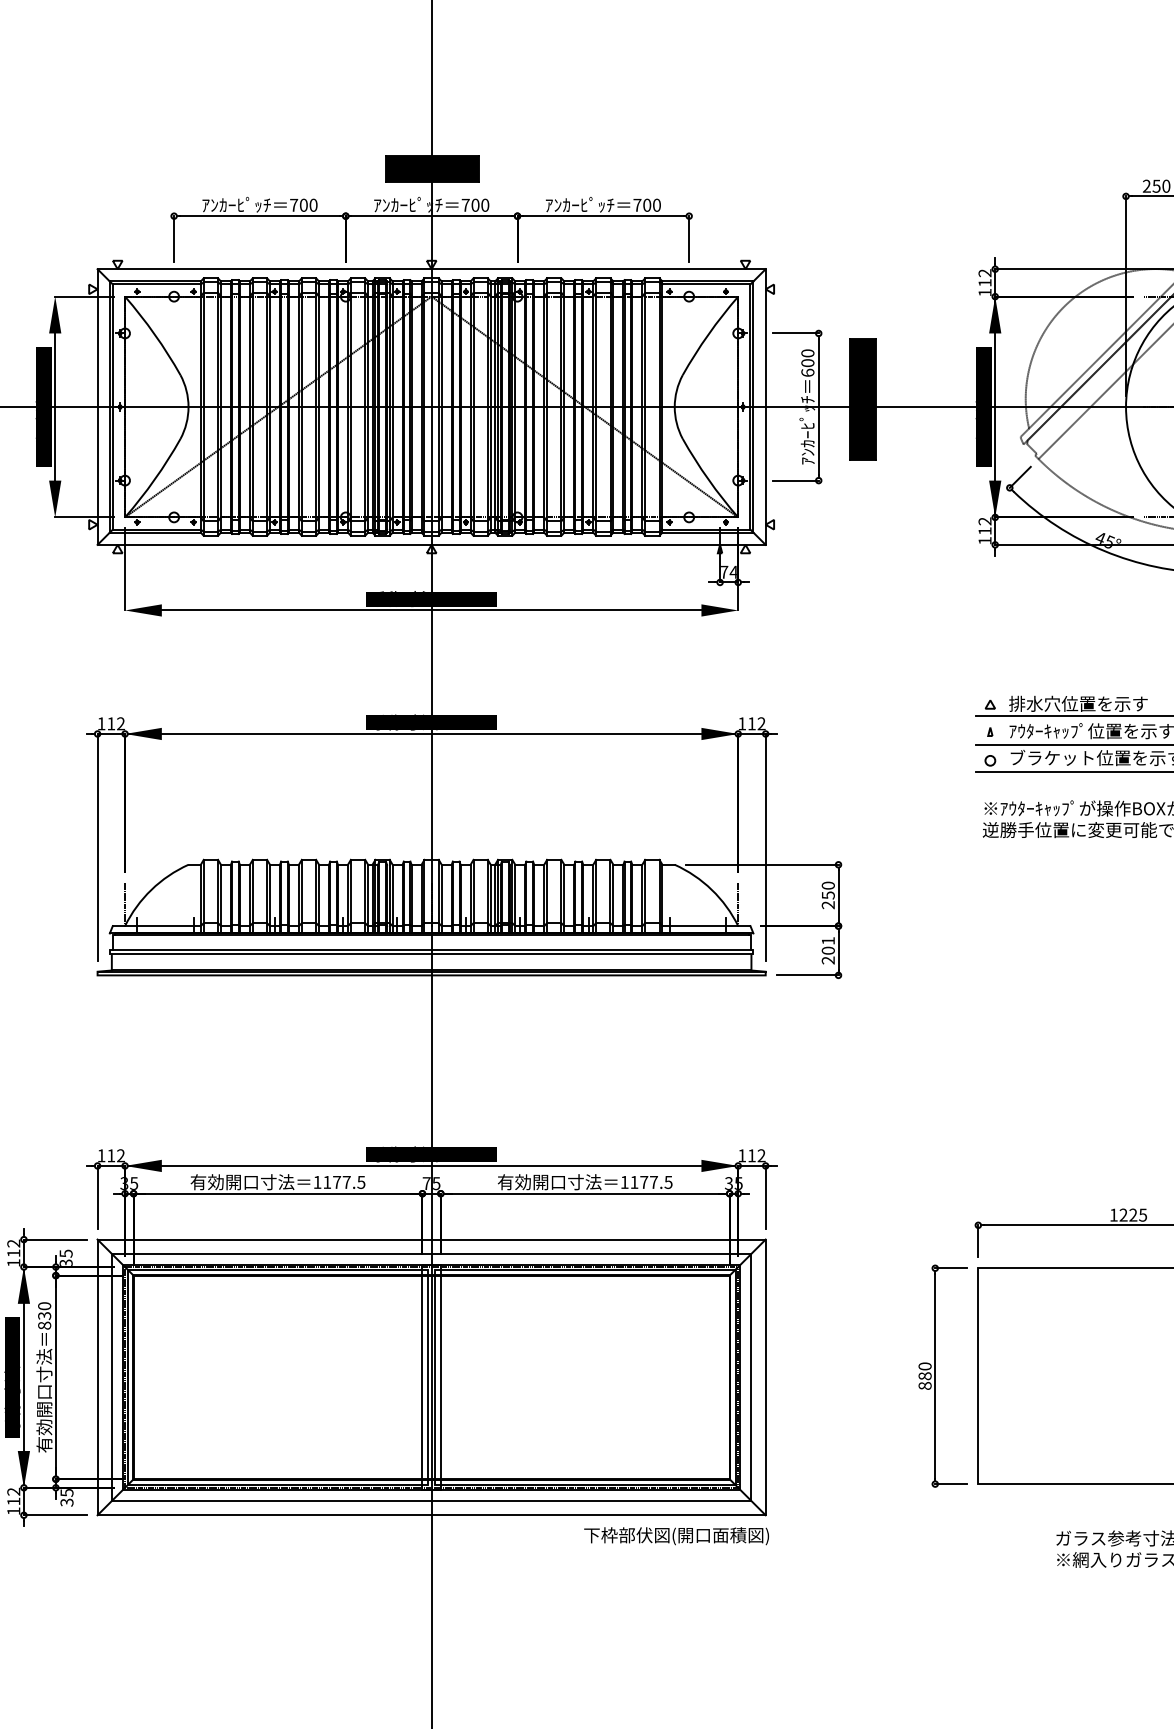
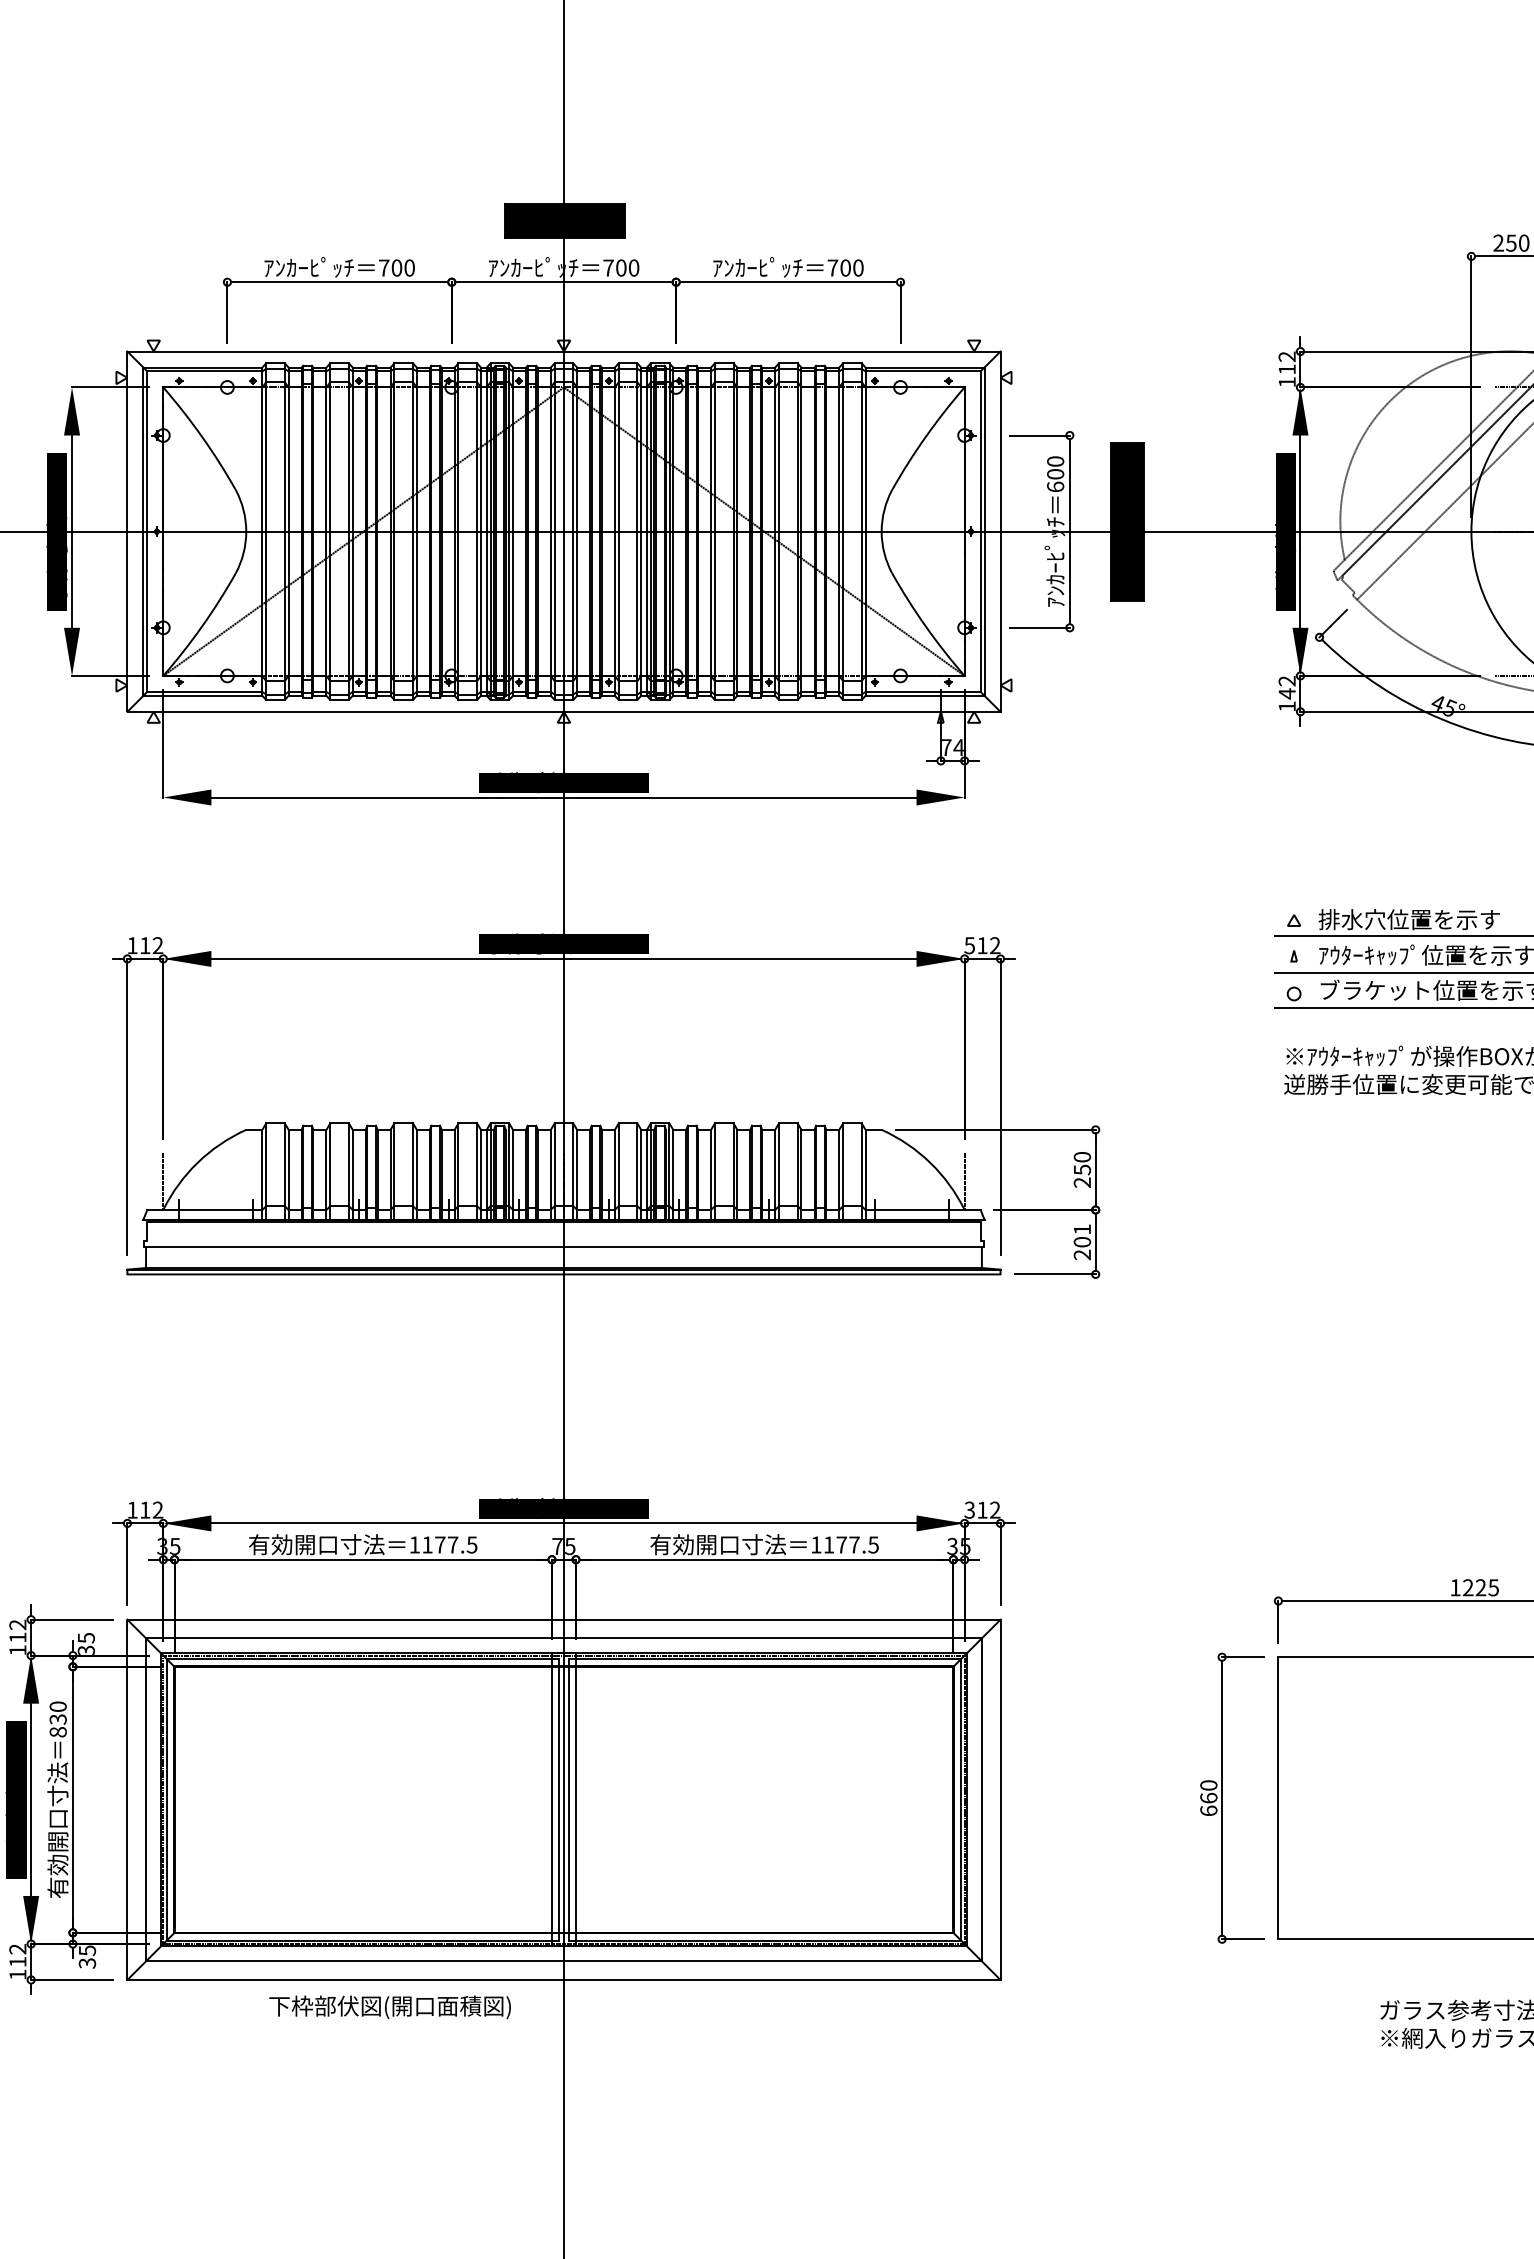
text: (984, 530) -> (1286, 693), 112 -> 142
text: (741, 723) -> (969, 945), 112 -> 512
line: (431, 949) -> (563, 1240), removed
text: (741, 1155) -> (969, 1509), 112 -> 312
text: (924, 1381) -> (1208, 1804), 880 -> 660
text: (676, 1536) -> (389, 2007), moved

